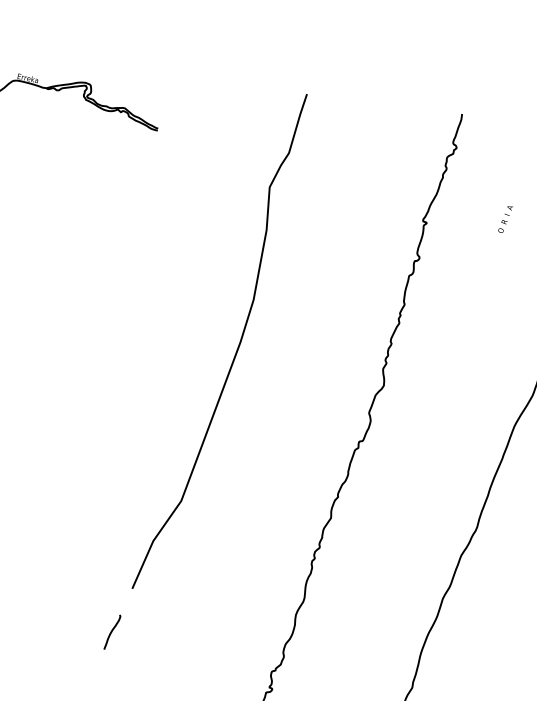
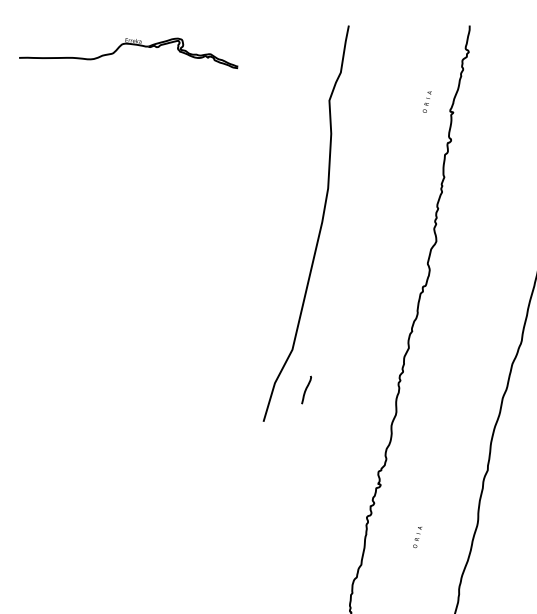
text: (504, 218) -> (426, 101), moved
curve: (112, 631) -> (306, 389), moved

